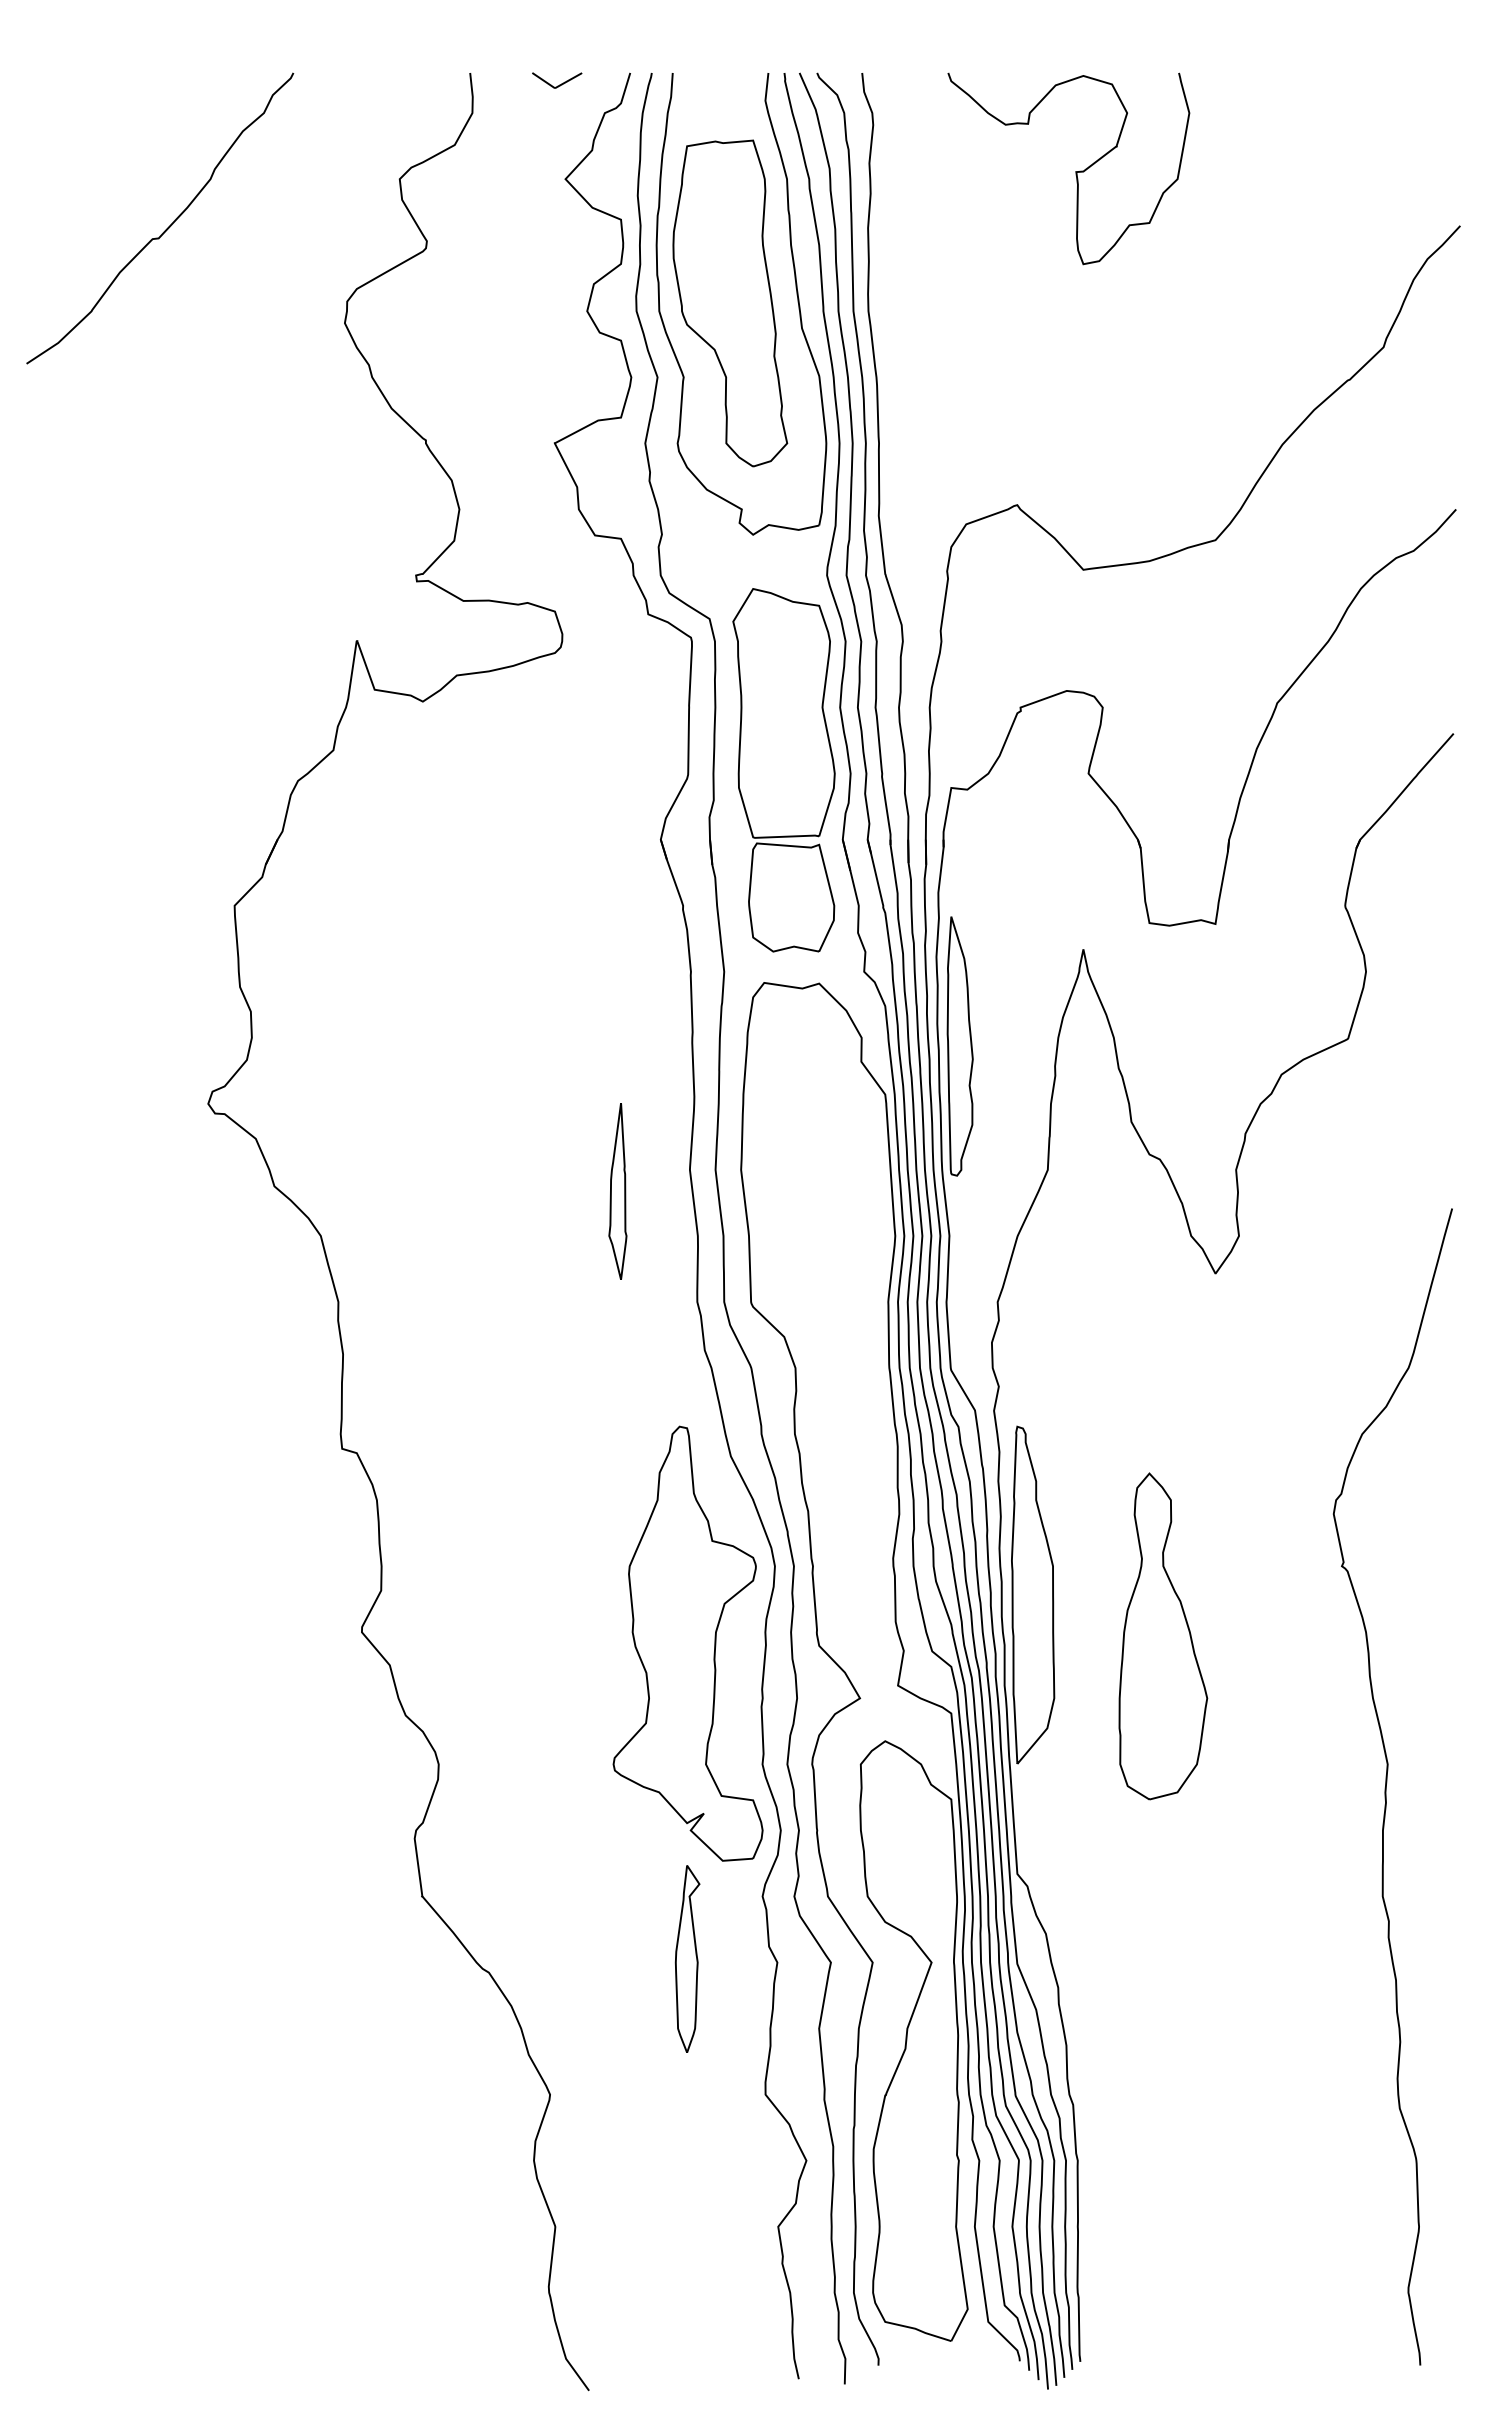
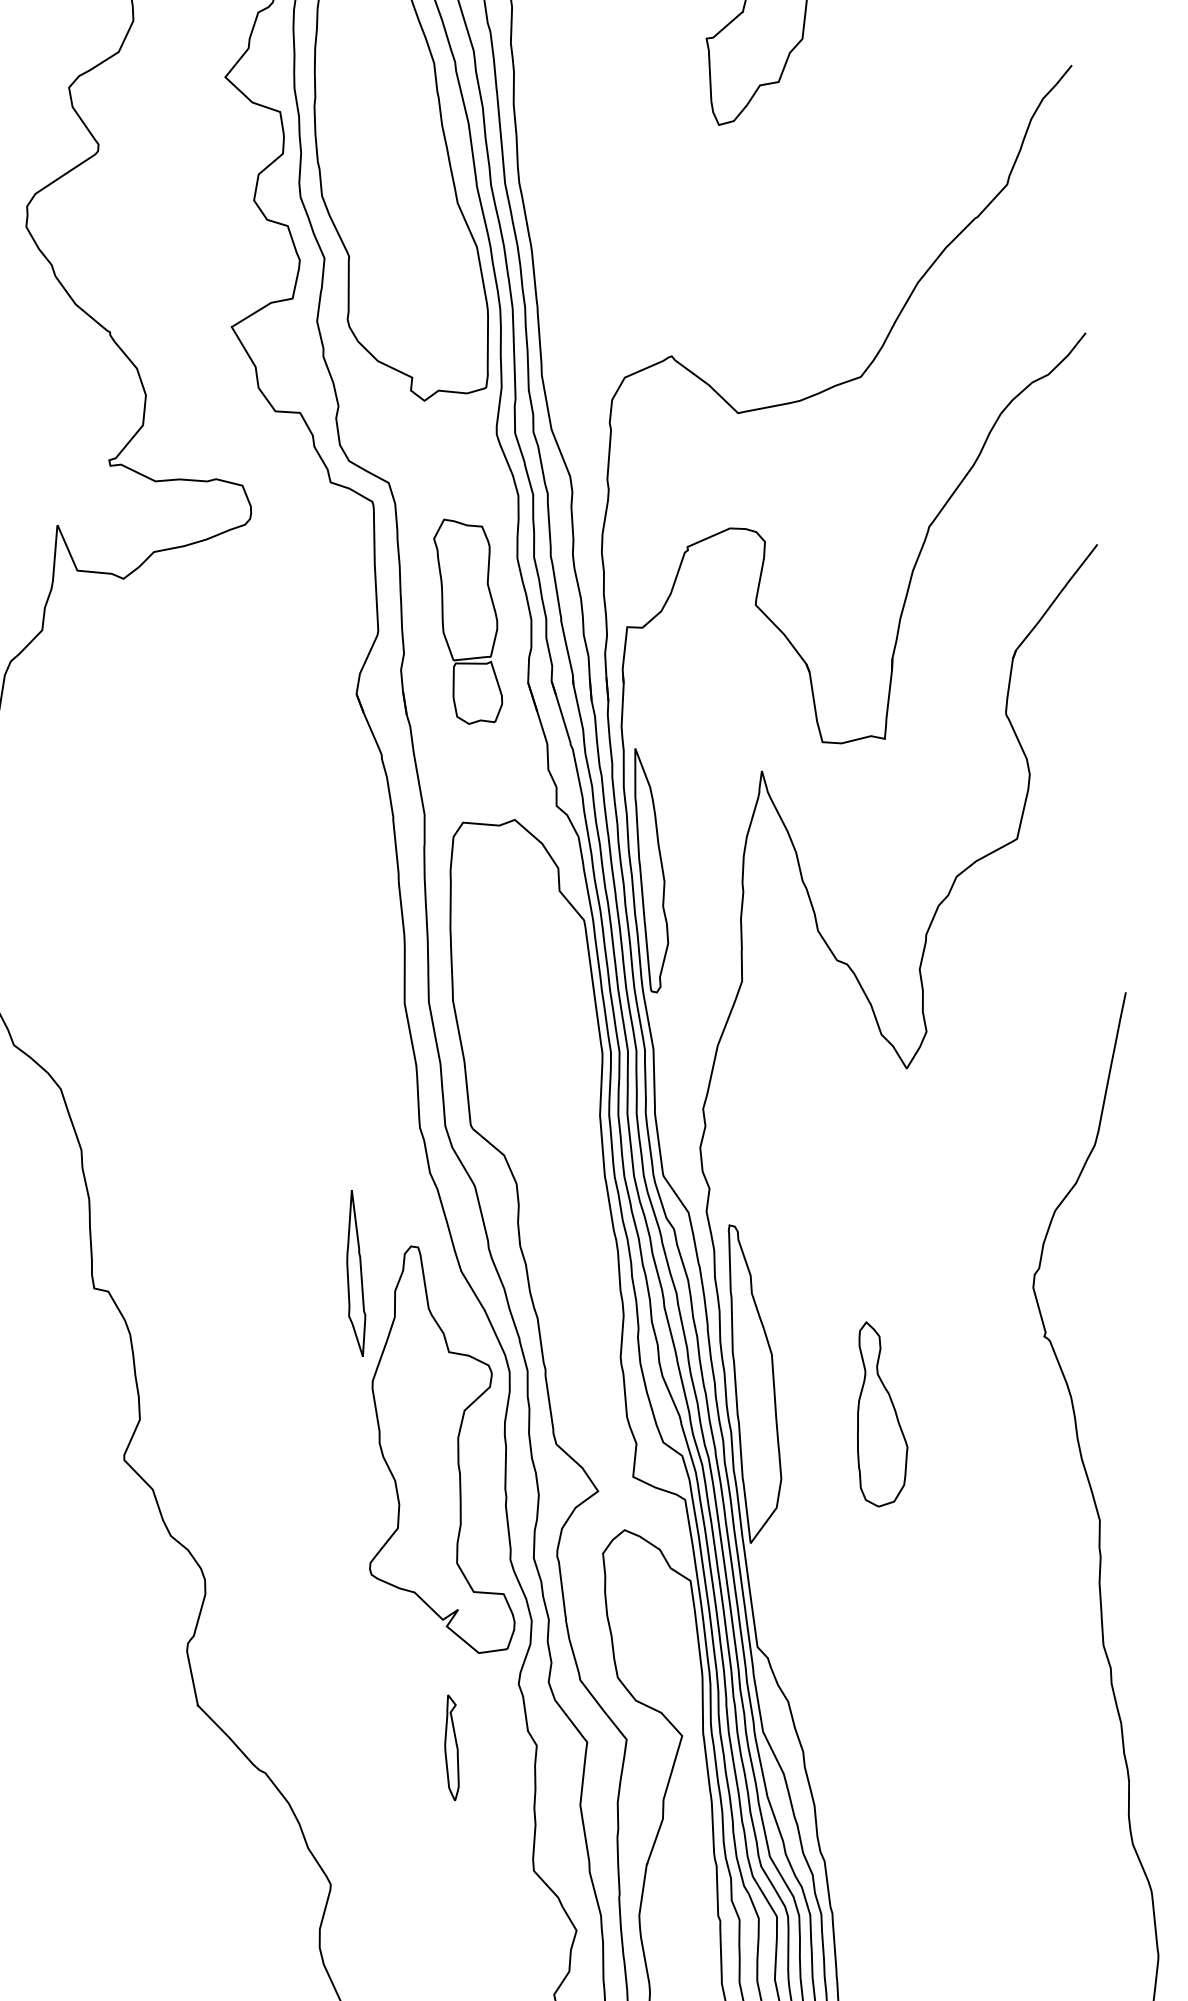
part: (730, 303) -> (388, 184), removed
part: (783, 770) -> (467, 621), size x0.6
part: (617, 1191) -> (354, 1273), moved
part: (1163, 1636) -> (880, 1413), size x0.6
part: (687, 1958) -> (451, 1747), size x0.6

